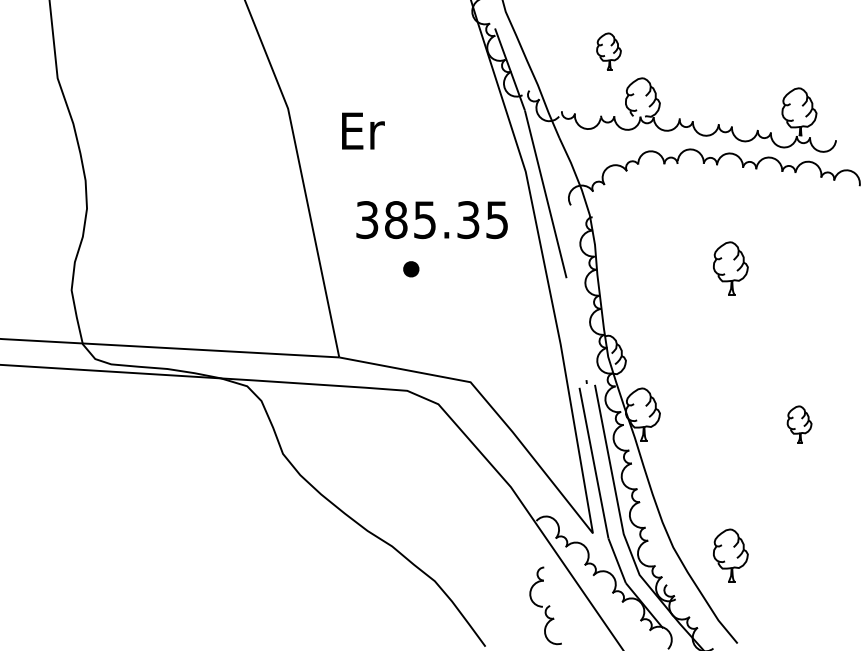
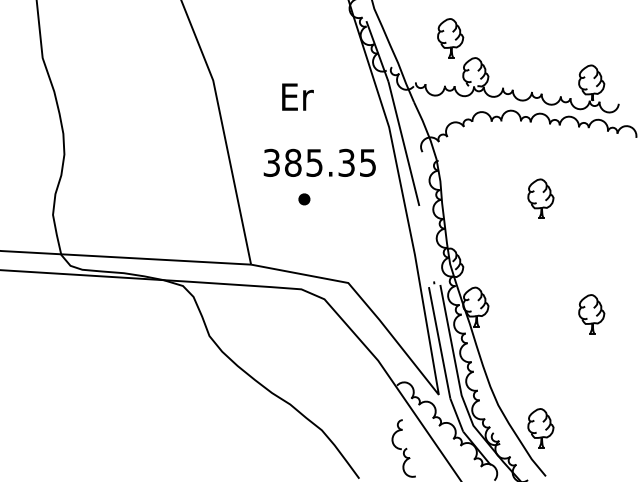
part: (608, 51) -> (450, 38), size x1.43
text: (362, 130) -> (297, 96), moved
part: (799, 424) -> (591, 314), size x1.43
part: (730, 555) -> (540, 428), moved

